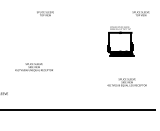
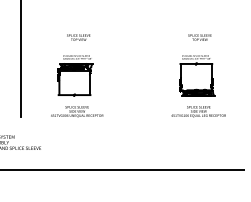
text: (45, 13) -> (78, 37), moved
text: (140, 13) -> (199, 37), moved
part: (32, 41) -> (75, 75), added
text: (126, 82) -> (198, 111), moved

